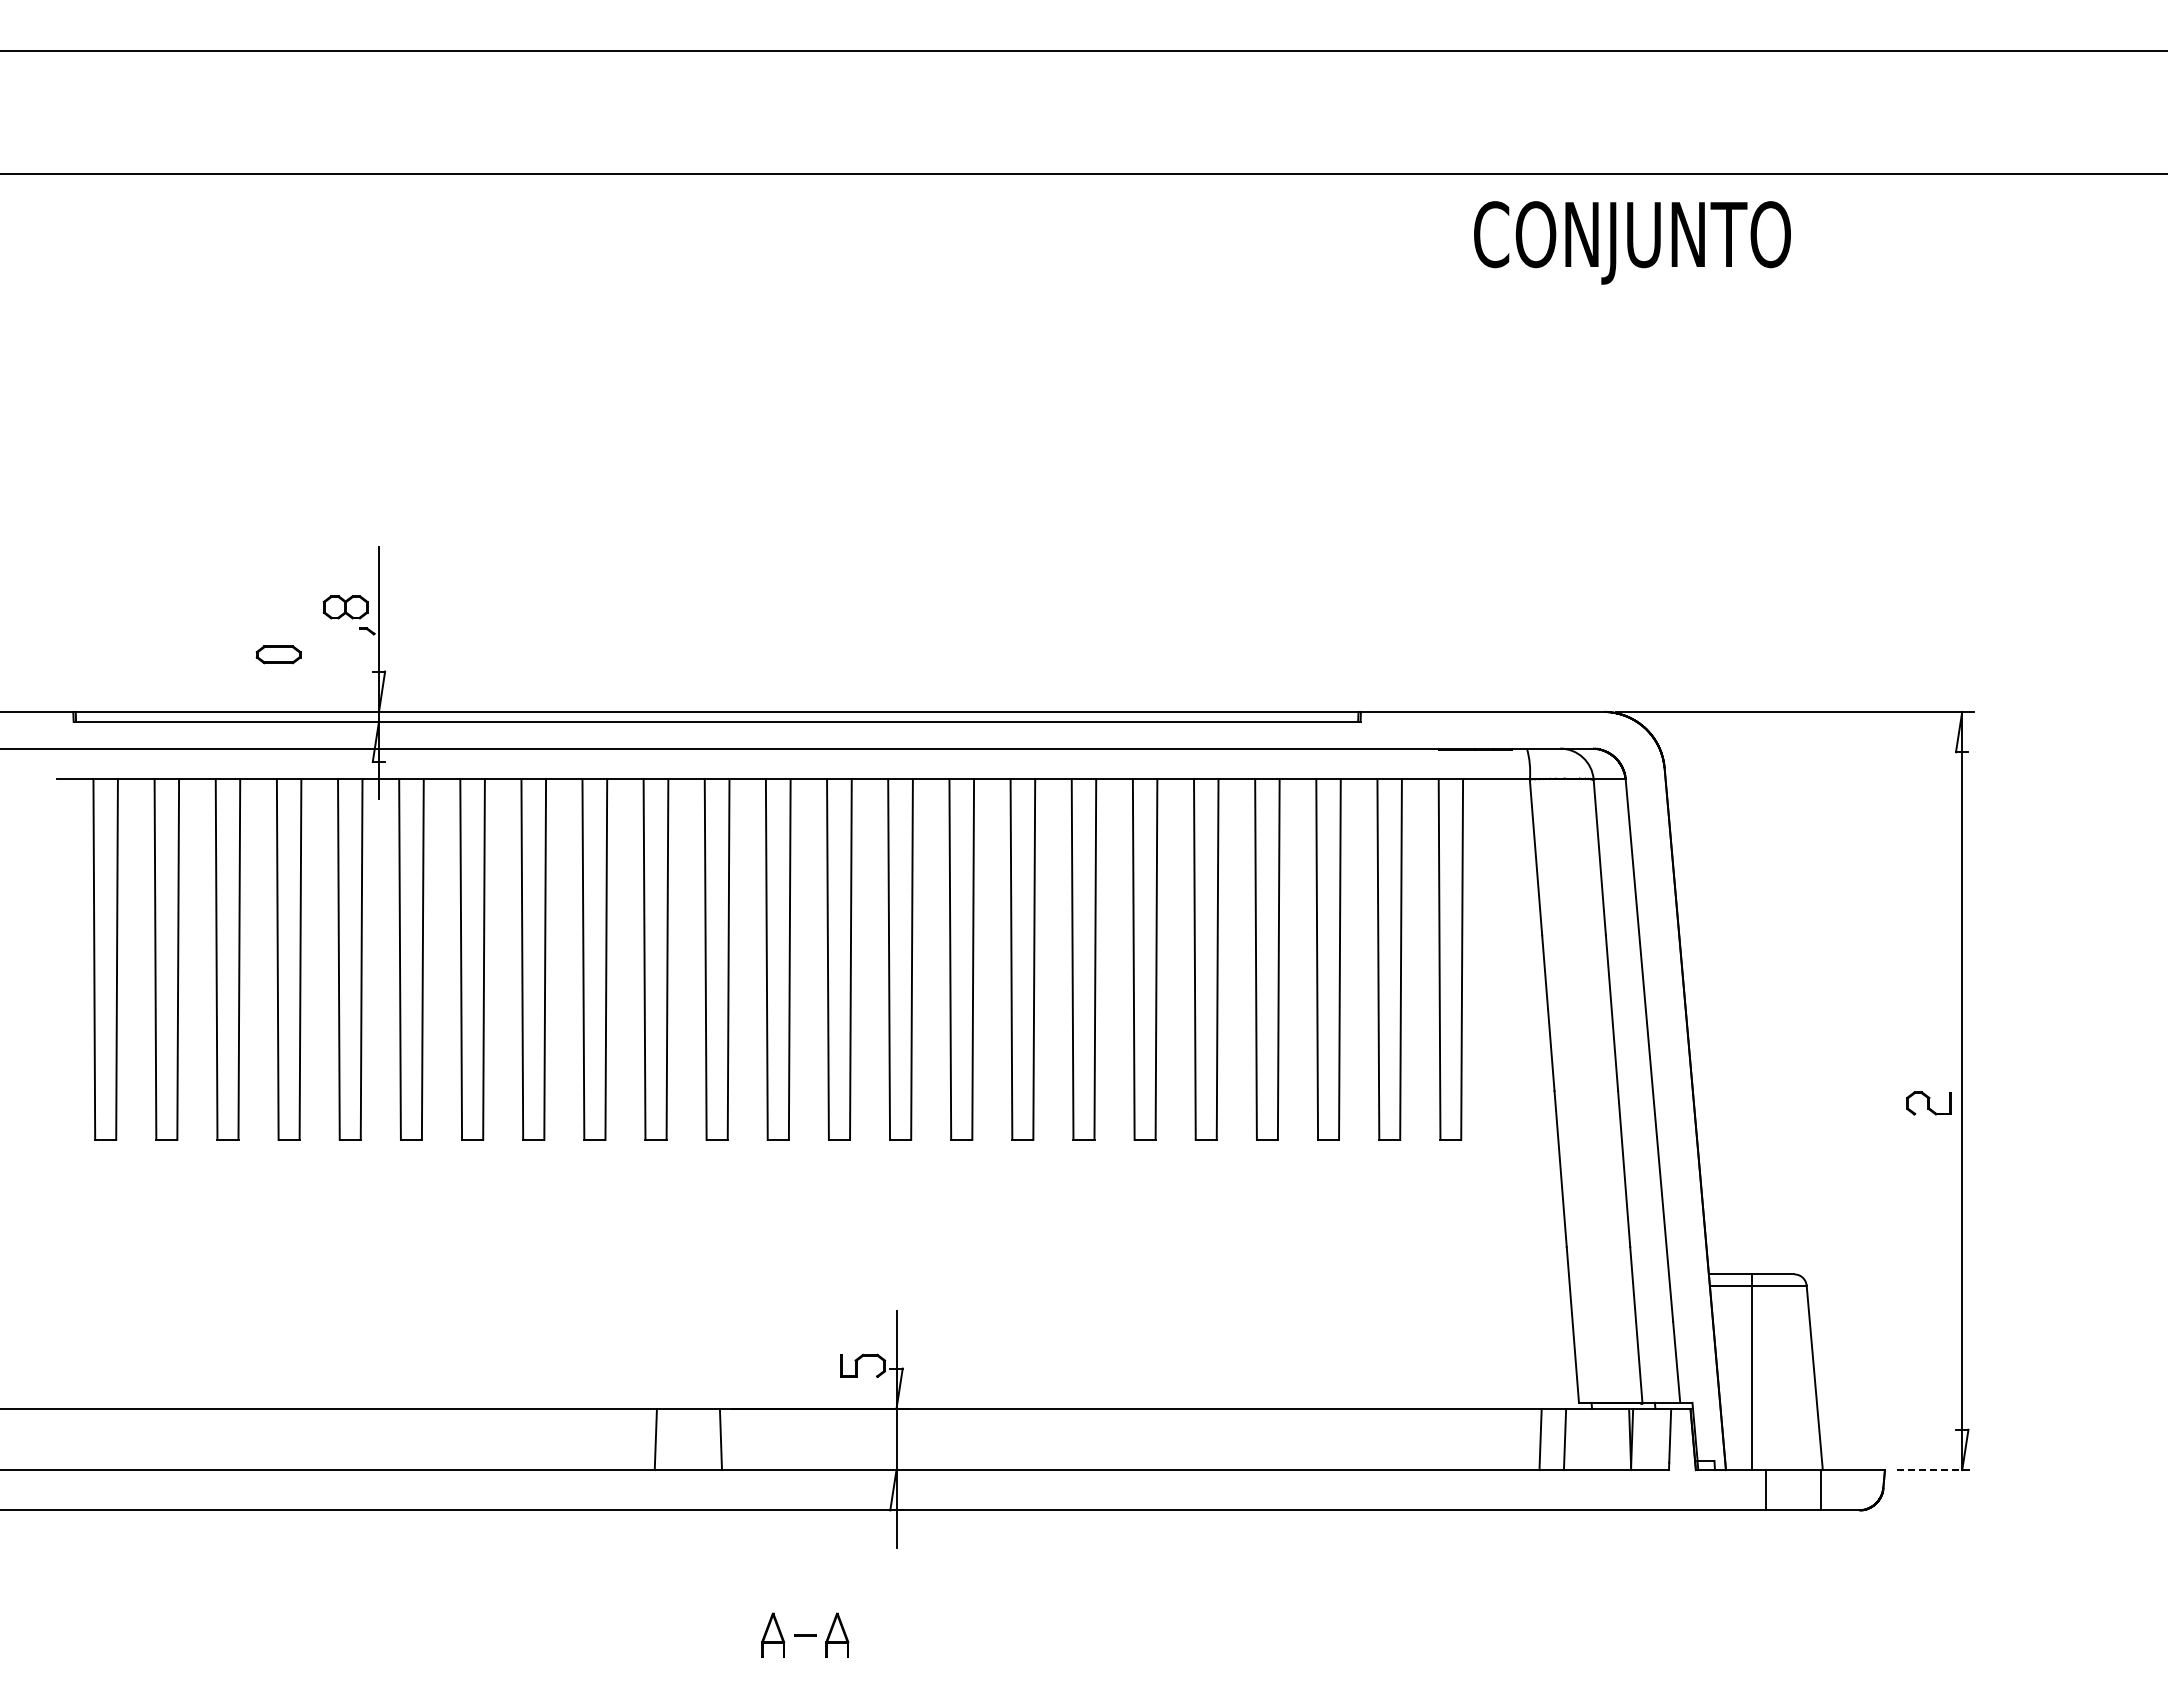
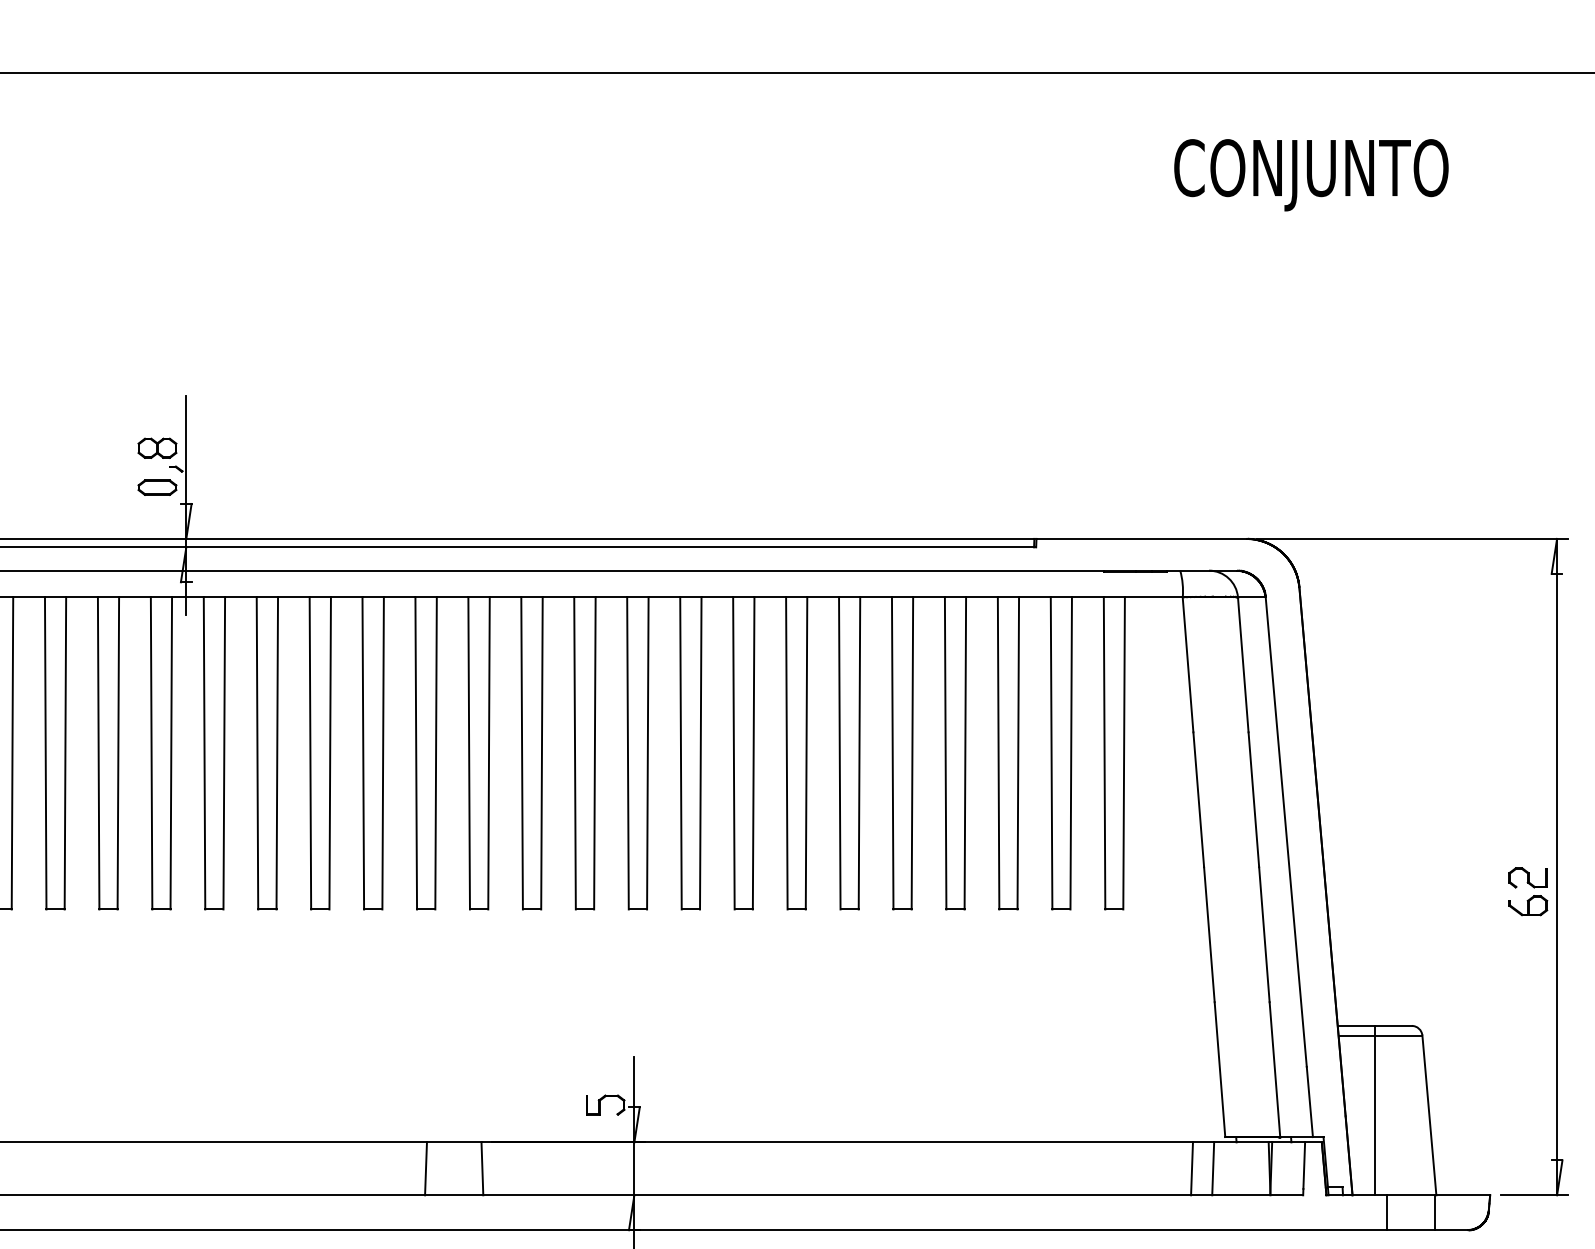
text: (1632, 242) -> (1311, 174), moved
part: (278, 654) -> (157, 487), moved
part: (1928, 1135) -> (1527, 905), added
line: (1935, 1470) -> (1533, 1195), dashed -> solid

